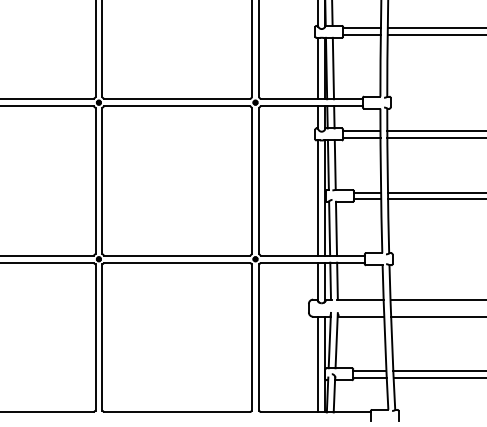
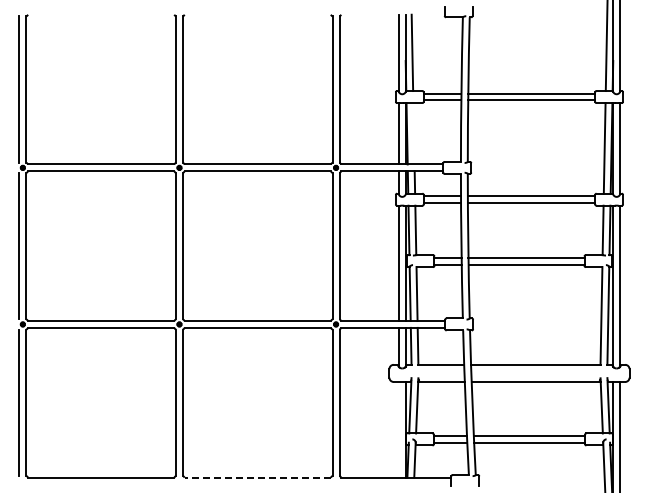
line: (332, 68) -> (413, 133), removed
line: (317, 364) -> (398, 429), removed
line: (176, 412) -> (257, 477), solid -> dashed

